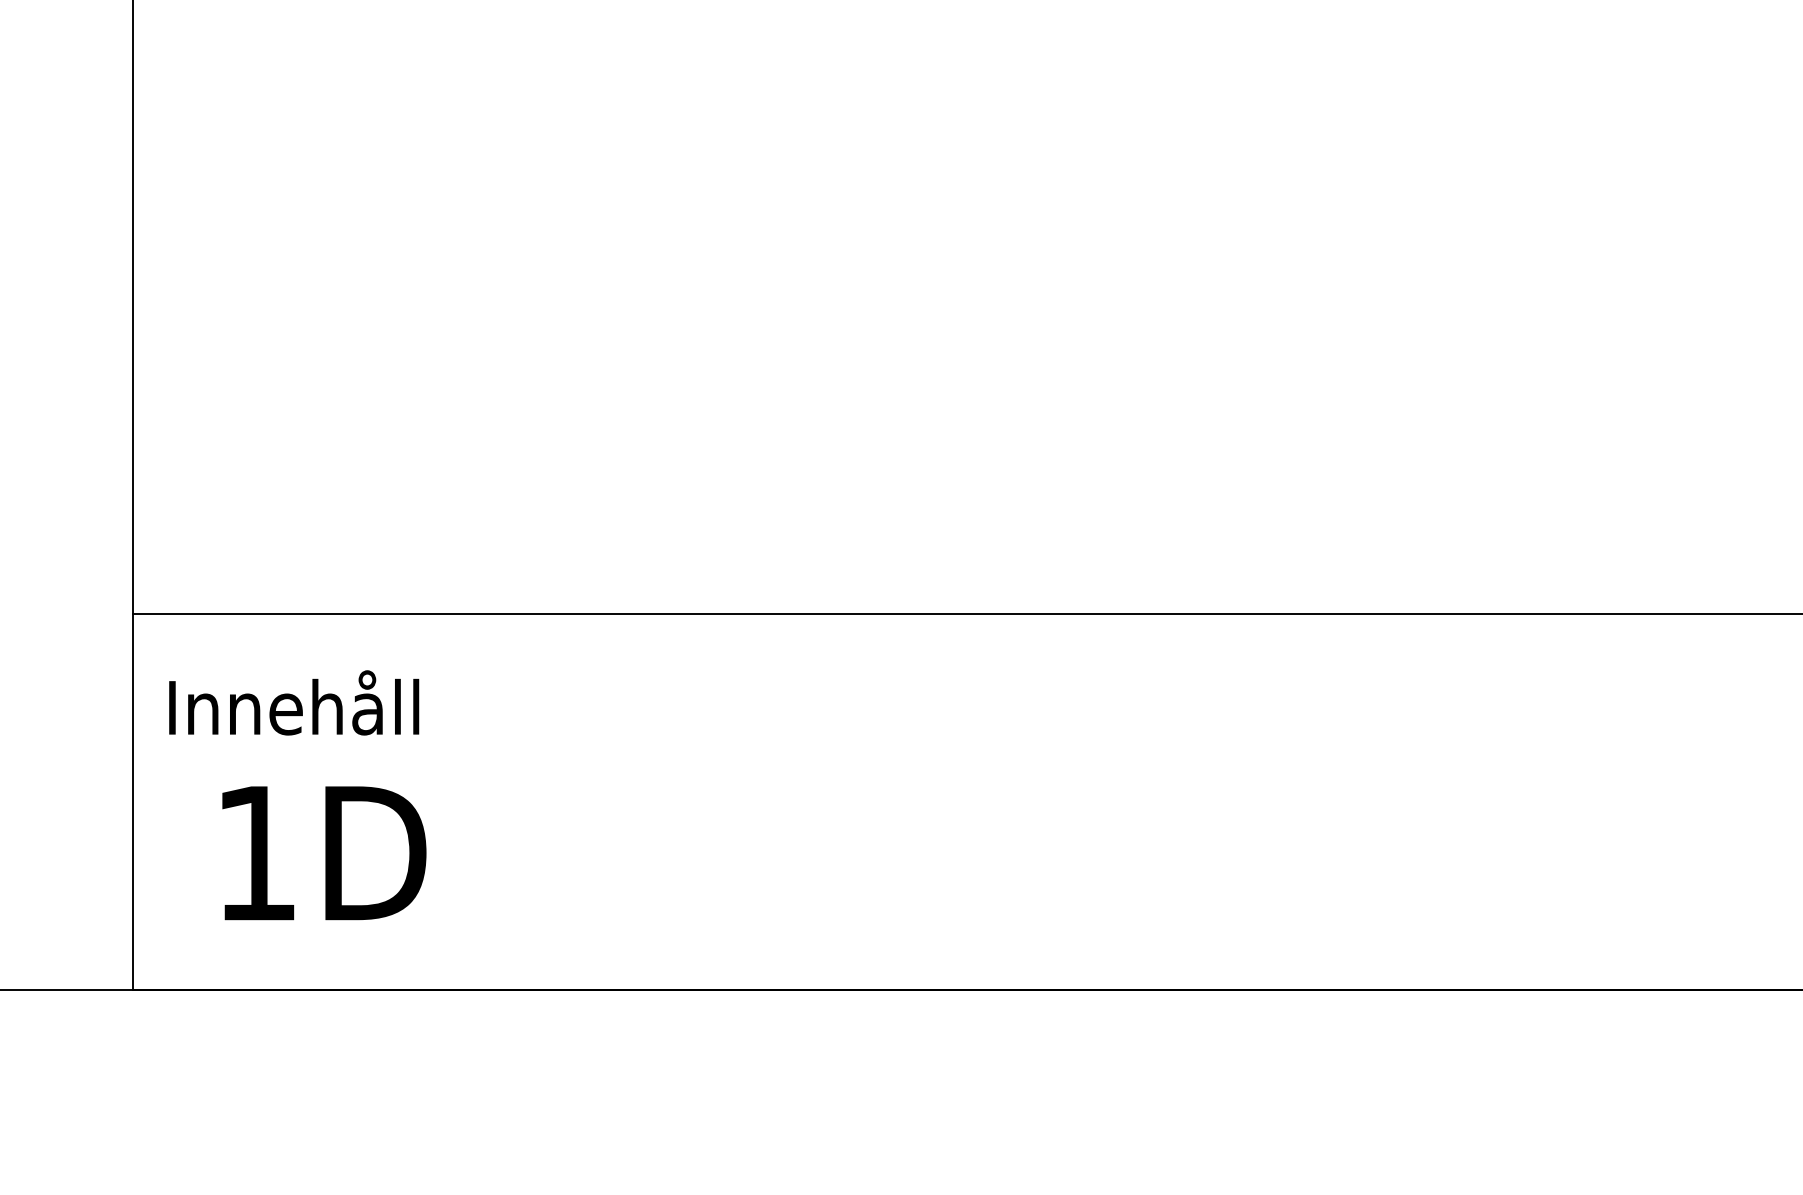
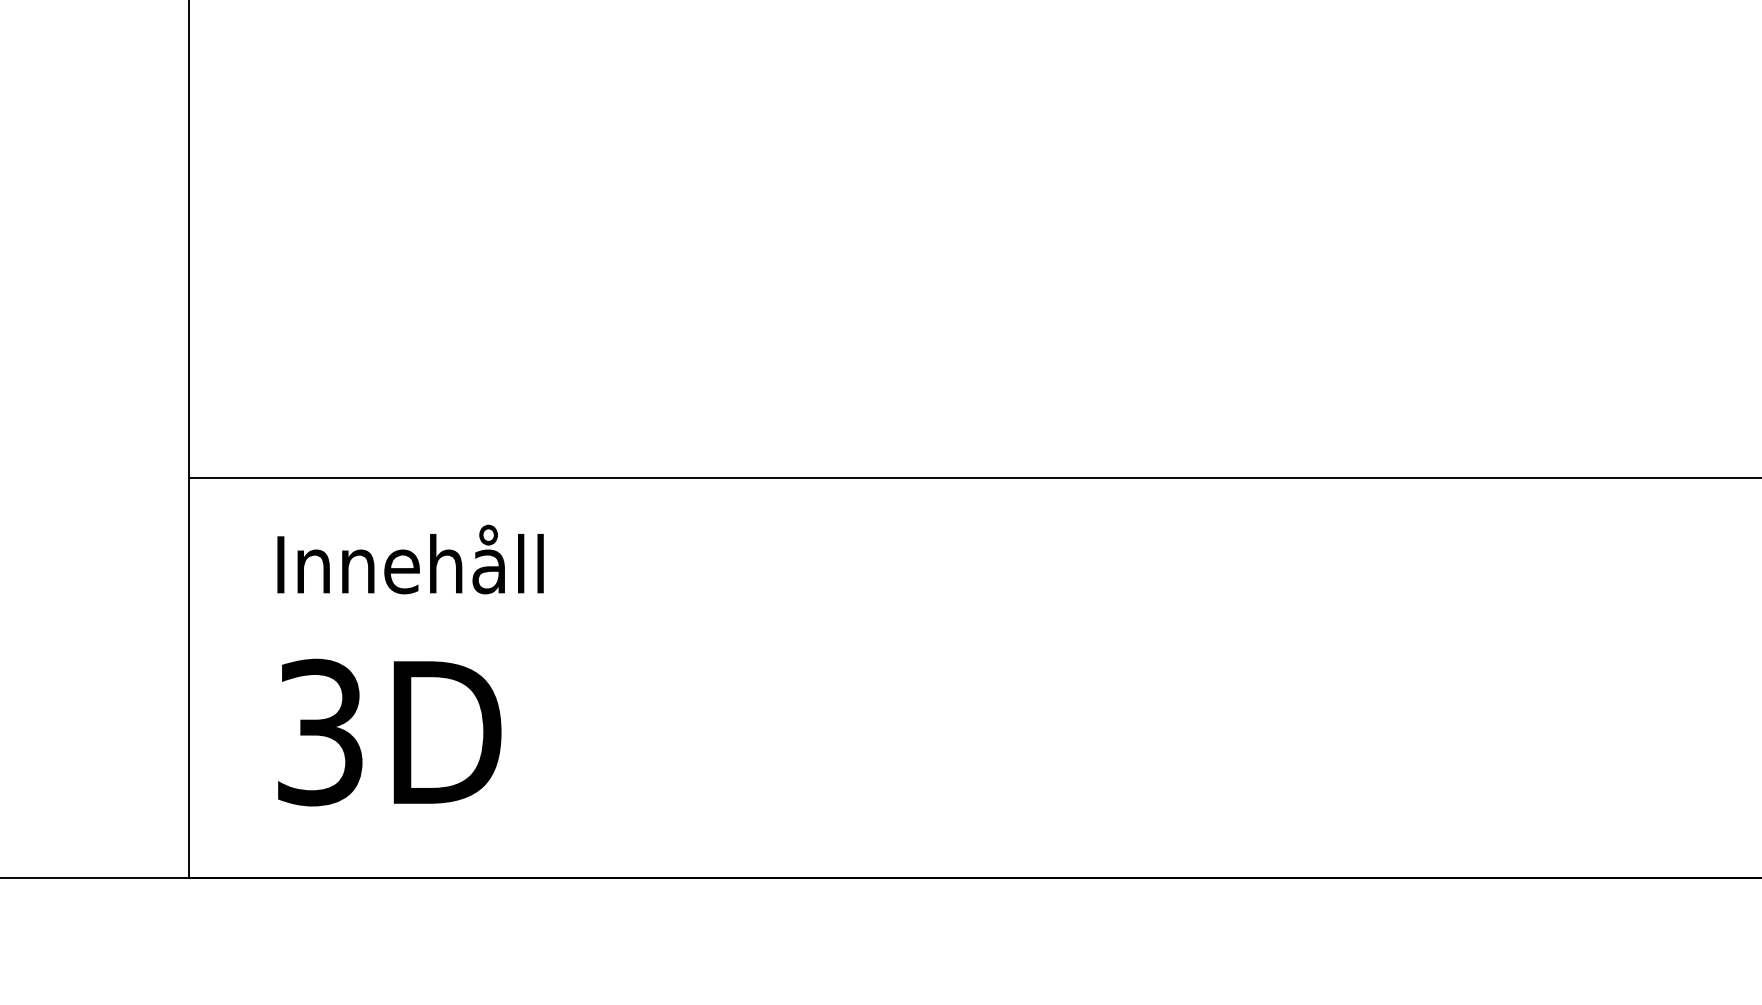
text: (294, 702) -> (410, 559), moved
text: (255, 853) -> (319, 732), 1D -> 3D

